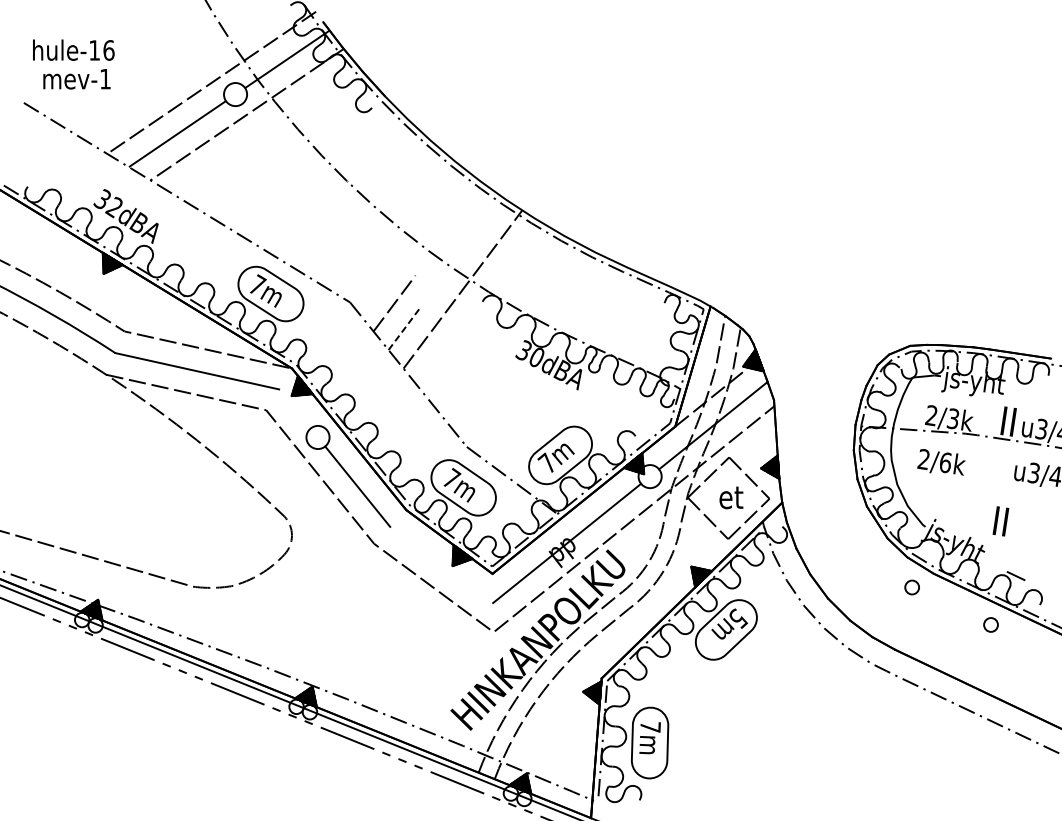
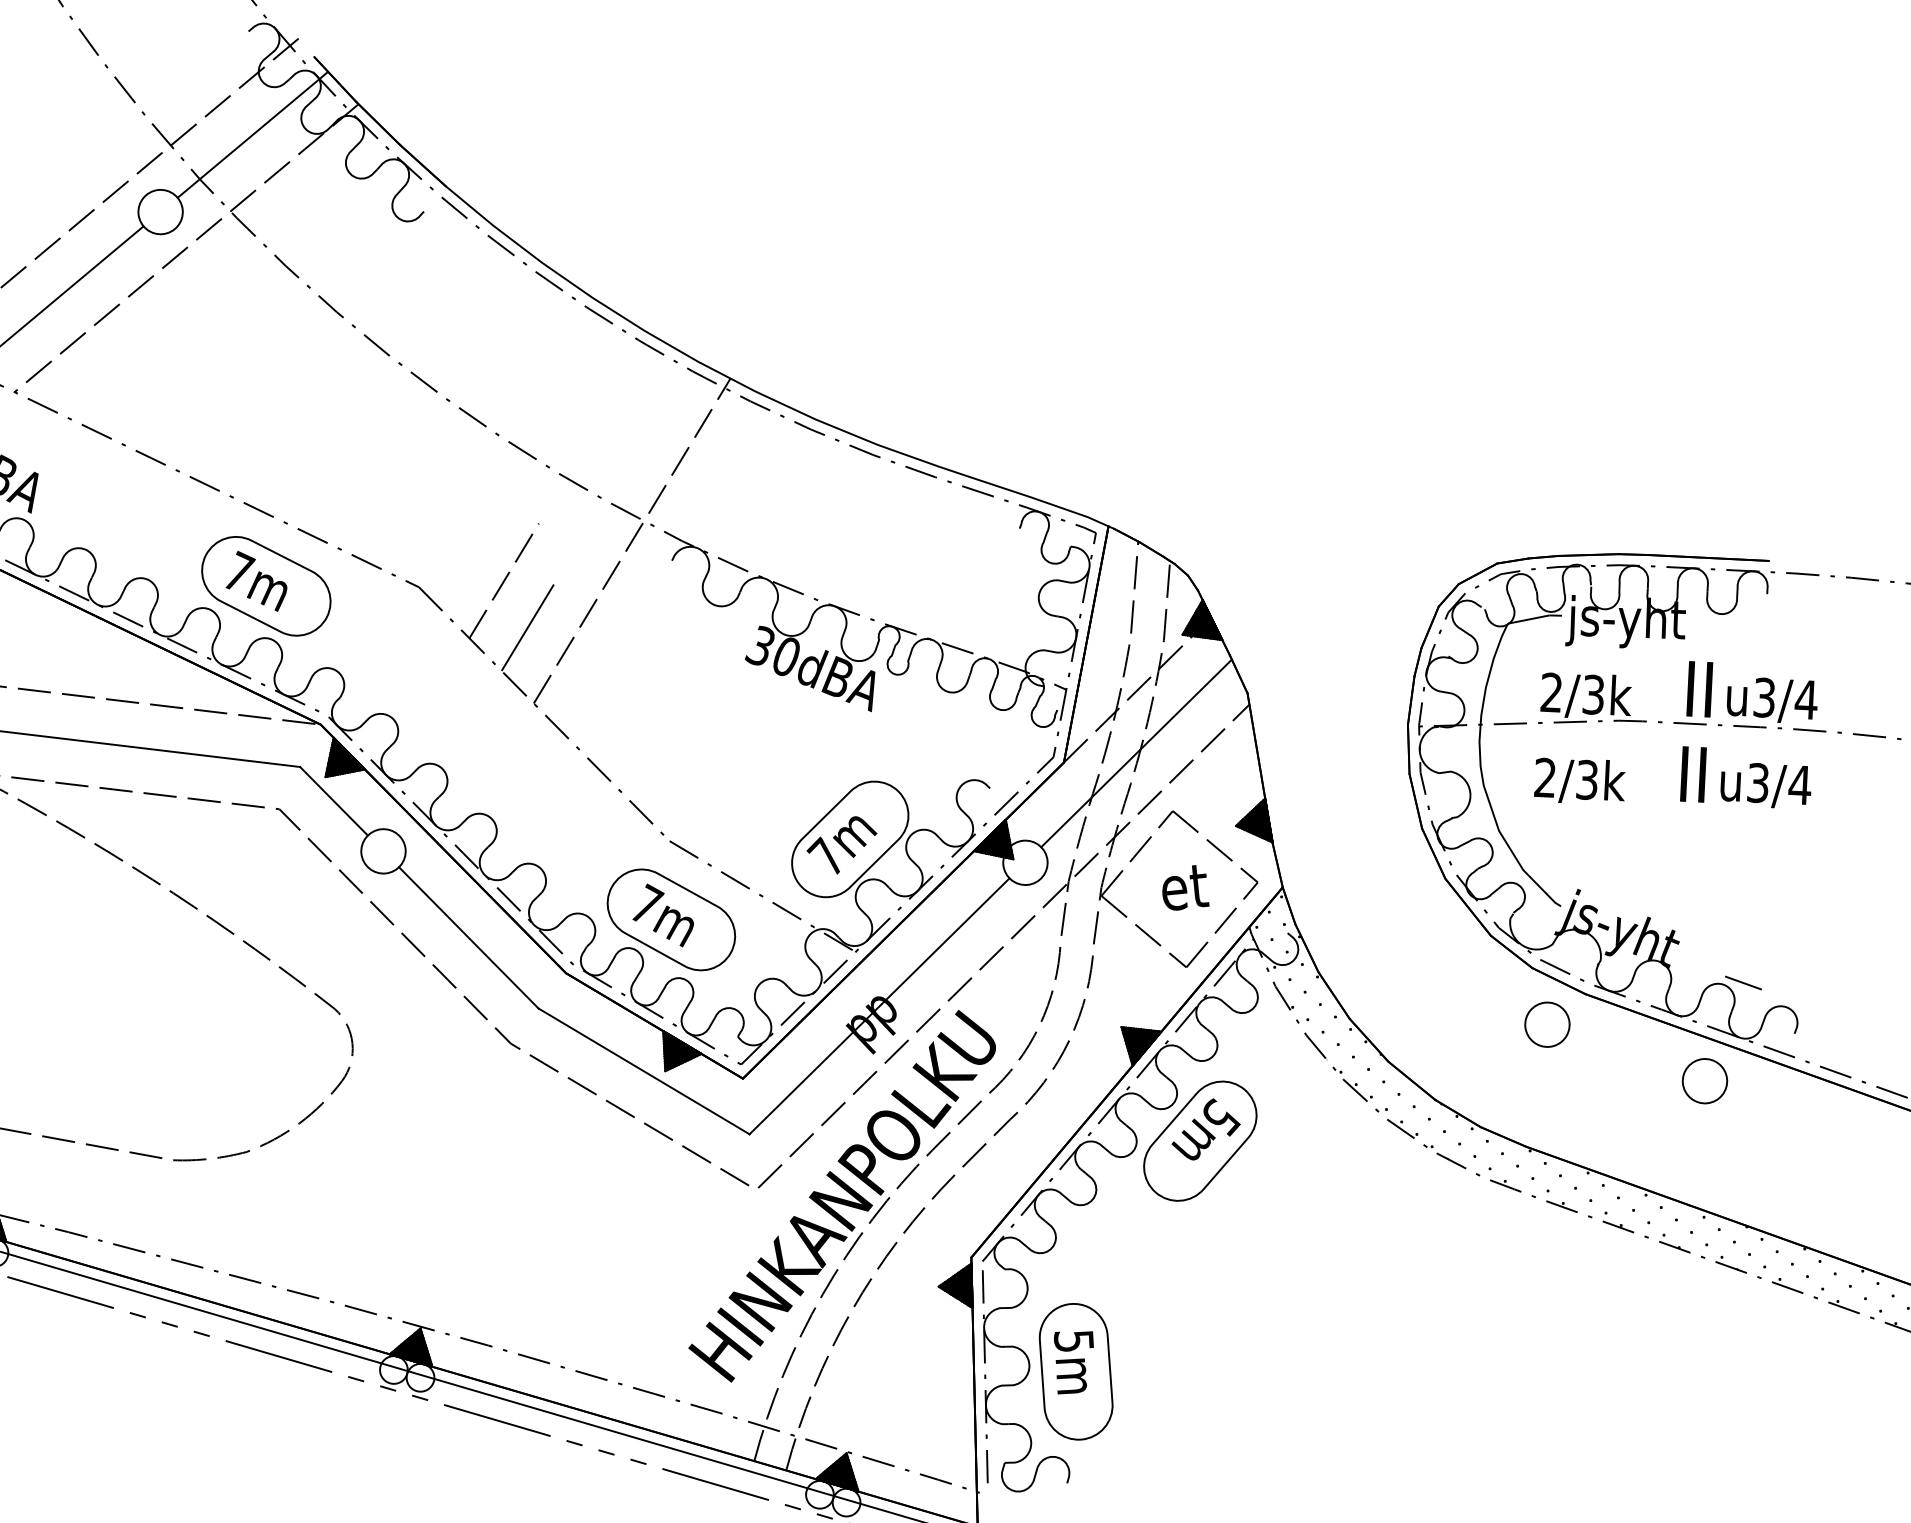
line: (404, 328) -> (527, 626), dashed -> solid
line: (294, 408) -> (333, 800), added
text: (945, 462) -> (1586, 779), 2/6k -> 2/3k
text: (1000, 521) -> (1692, 774), moved
line: (441, 564) -> (643, 1070), added
part: (911, 587) -> (1545, 1024), size x1.67
part: (990, 624) -> (1703, 1080), size x1.67
hatch: (911, 626) -> (1553, 1099), added
text: (650, 726) -> (1073, 1340), 7m -> 5m

